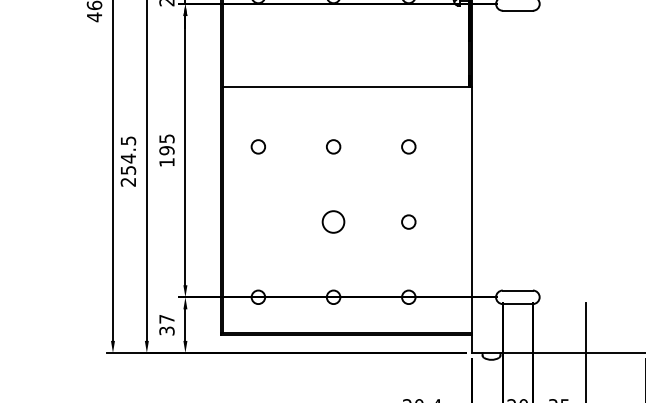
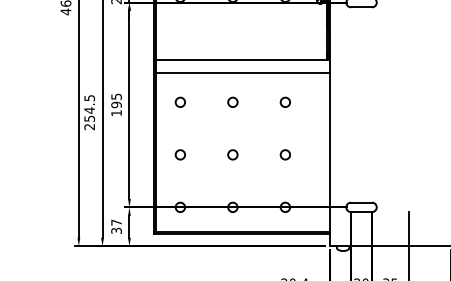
line: (347, 104) -> (242, 72), added
circle: (257, 221) -> (179, 154), added
circle: (333, 221) -> (232, 154), size x0.62

